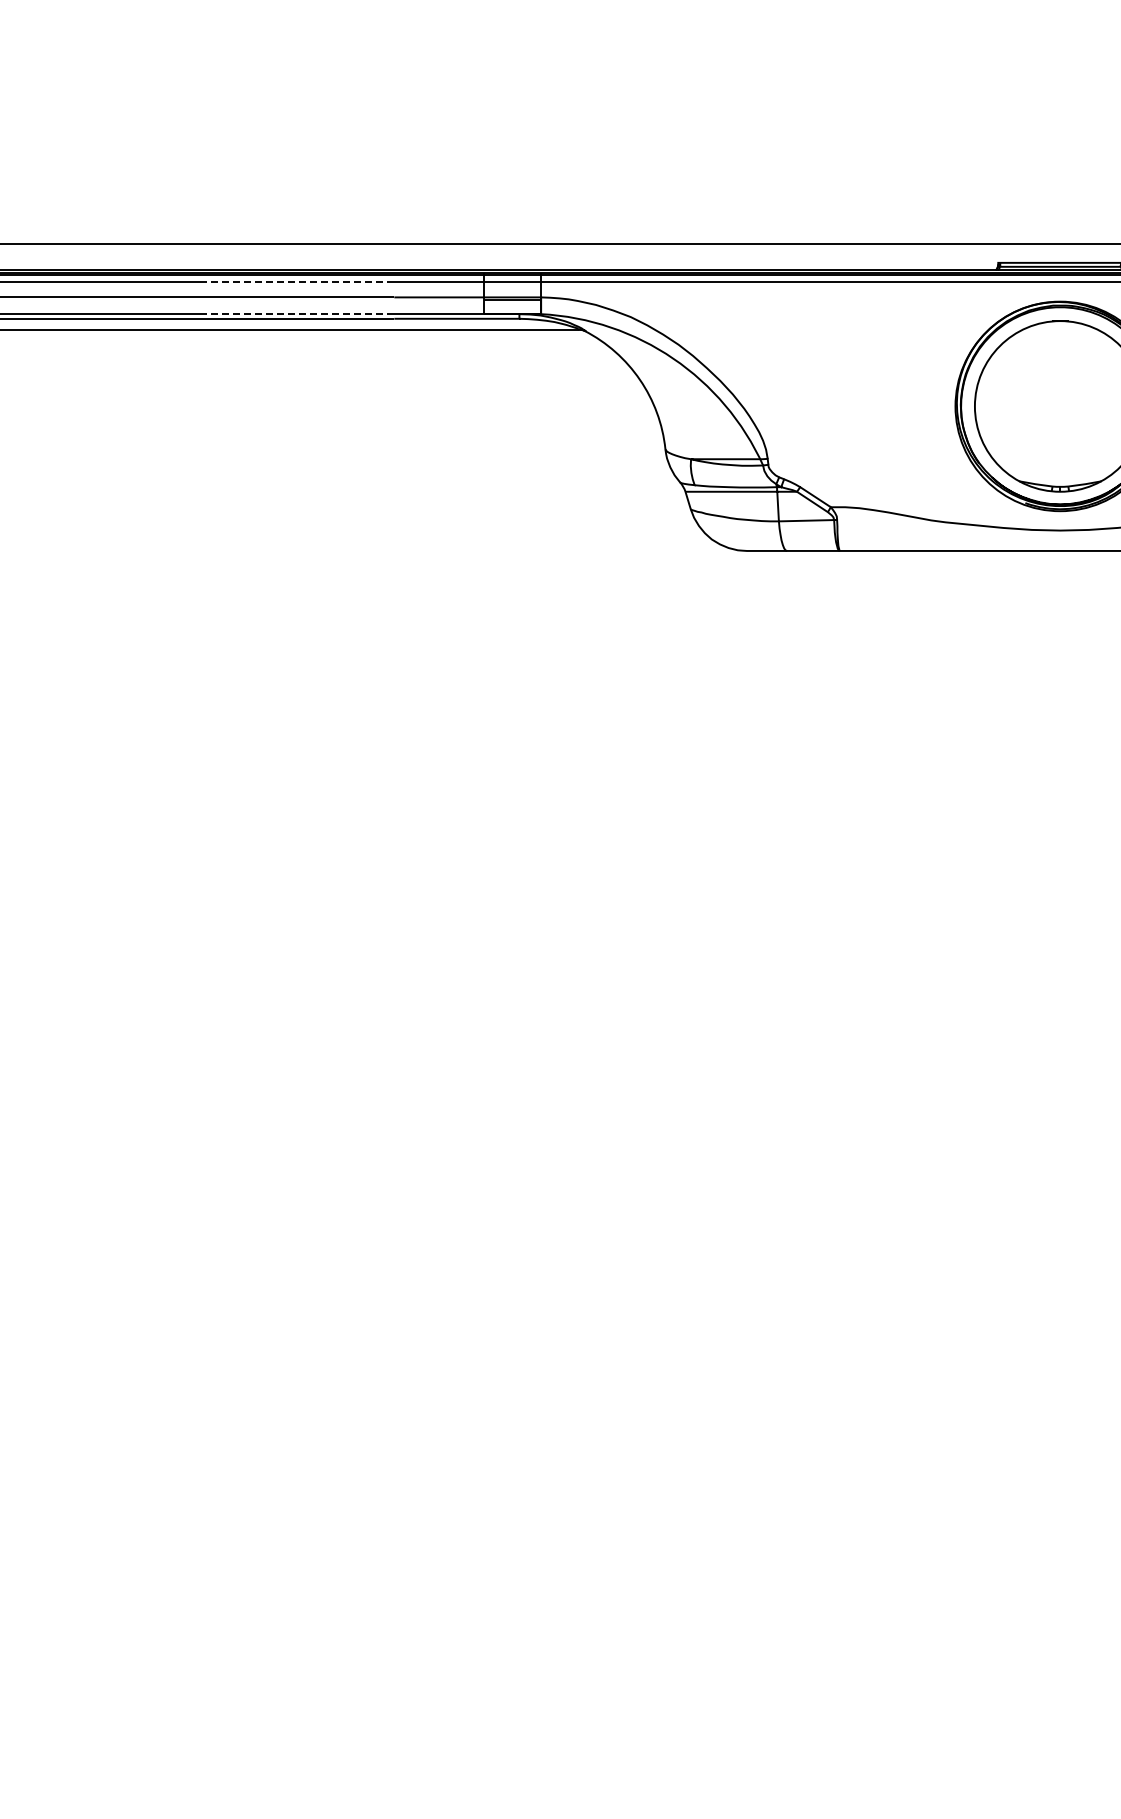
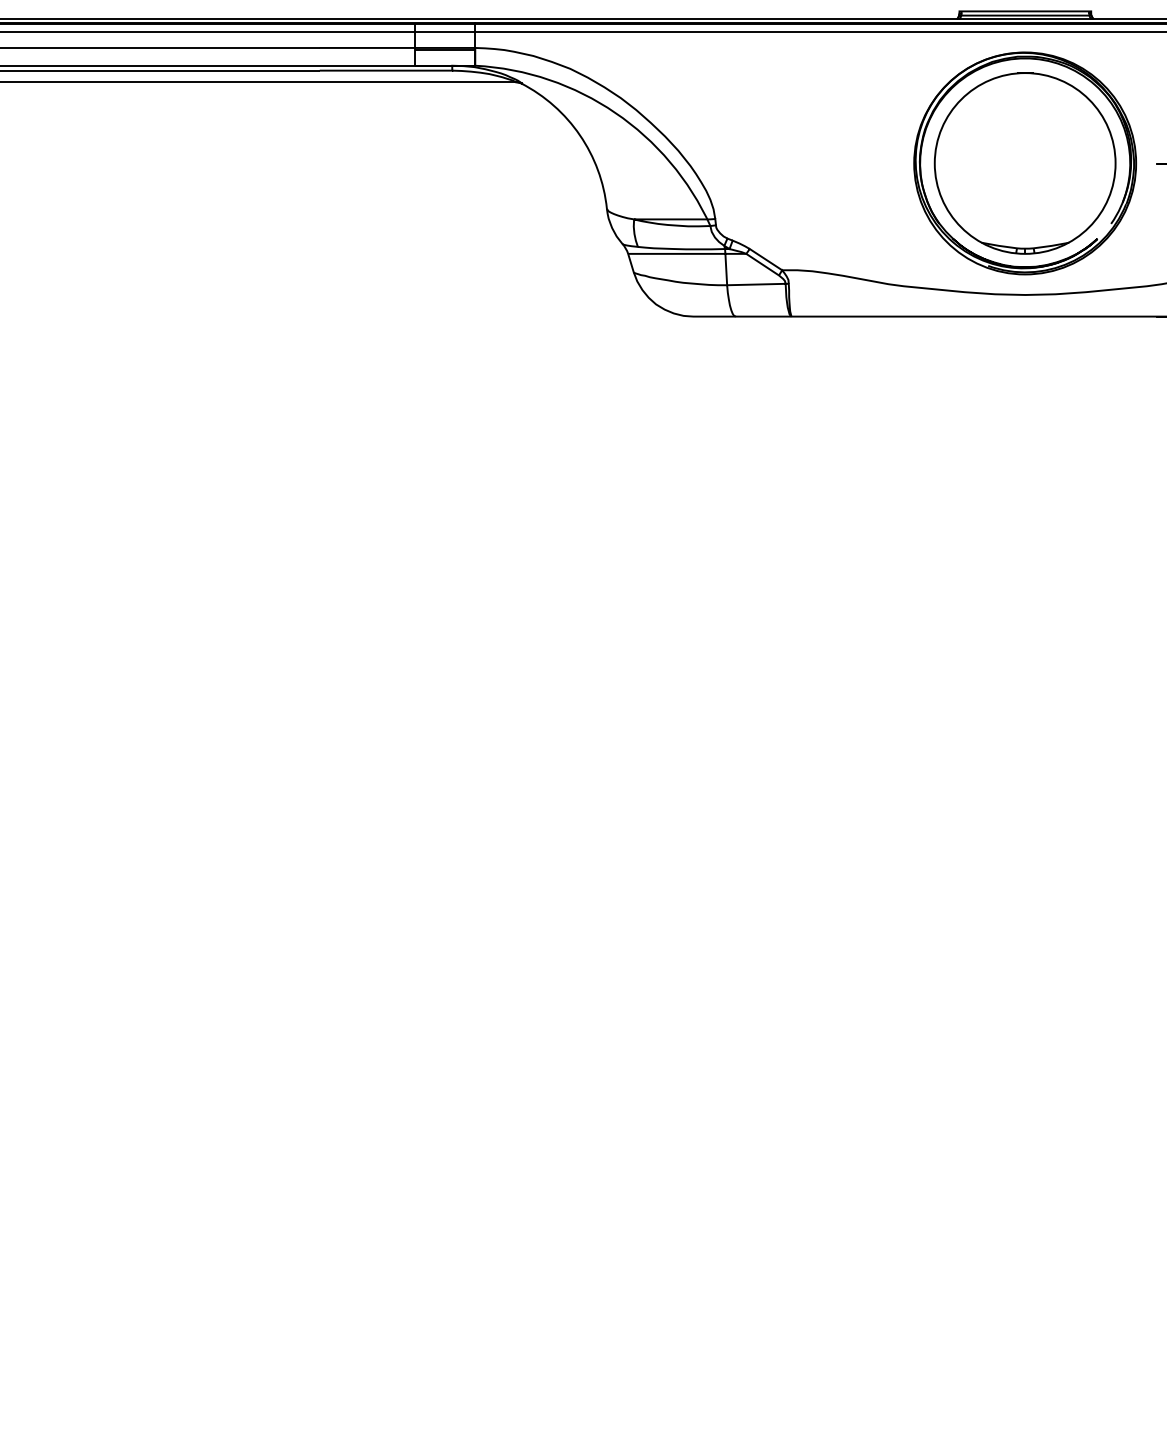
line: (297, 281) -> (217, 31), dashed -> solid
line: (297, 314) -> (217, 66), dashed -> solid

